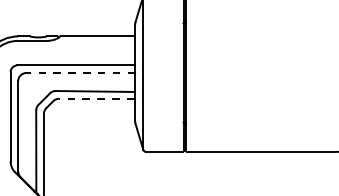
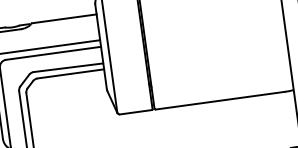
line: (80, 73) -> (53, 53), dashed -> solid
line: (96, 98) -> (70, 73), dashed -> solid

